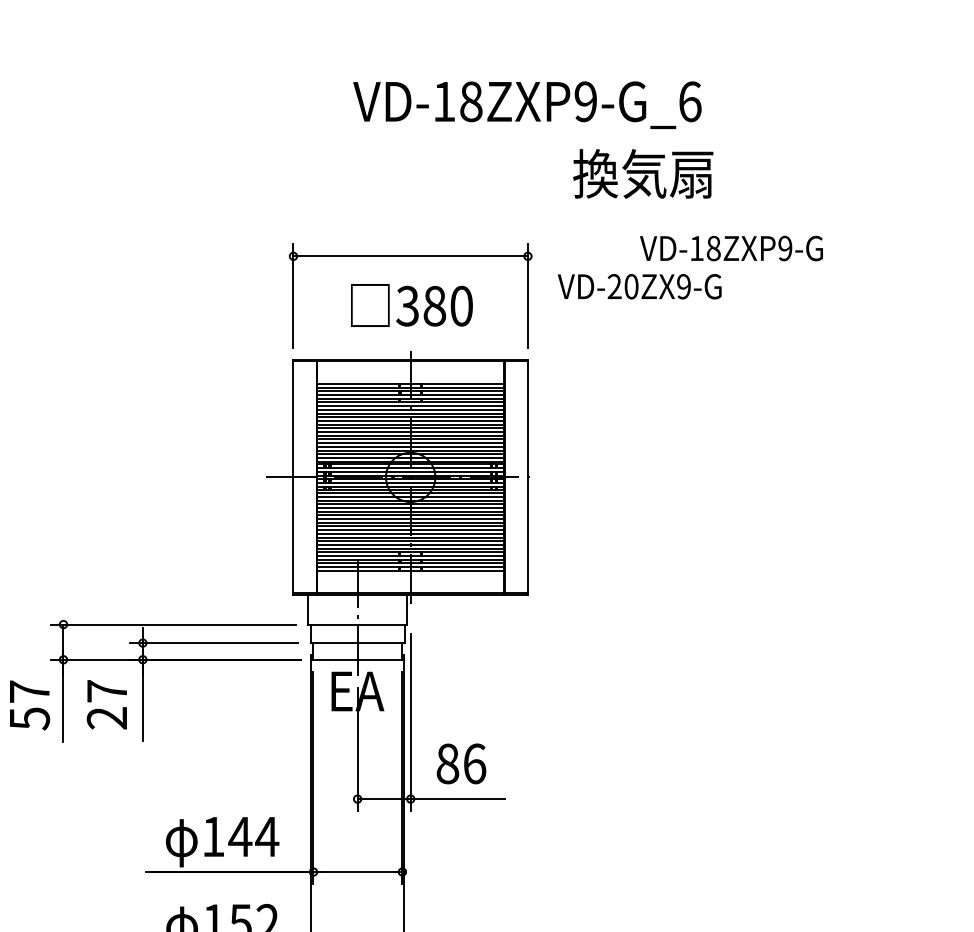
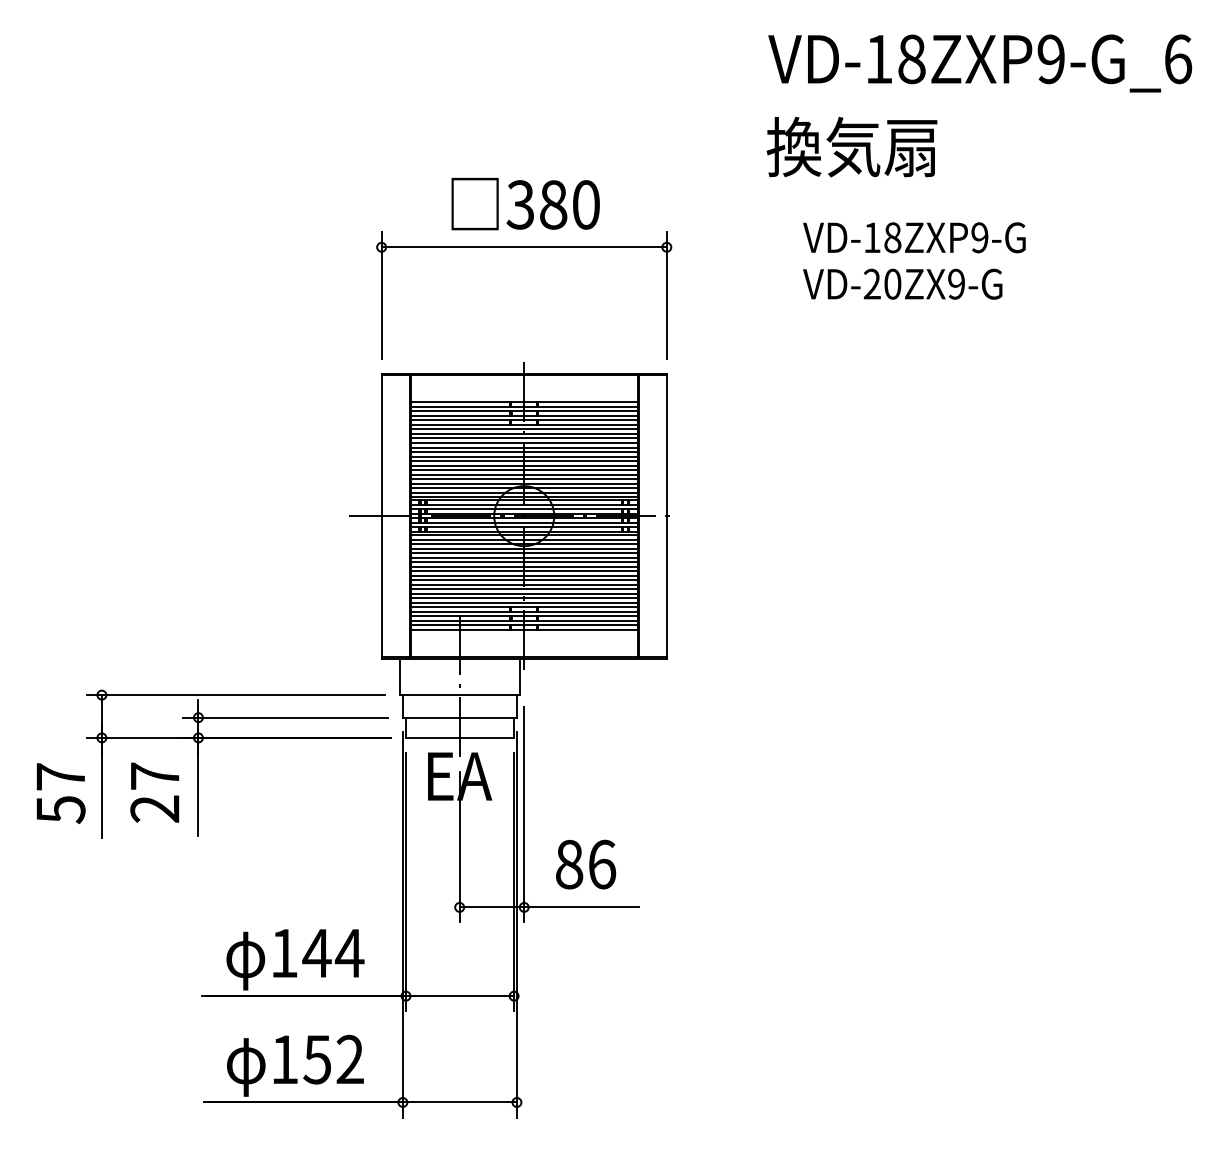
text: (527, 105) -> (980, 63), moved
text: (642, 173) -> (851, 146), moved
text: (639, 286) -> (902, 283), moved
text: (411, 305) -> (525, 203), moved

